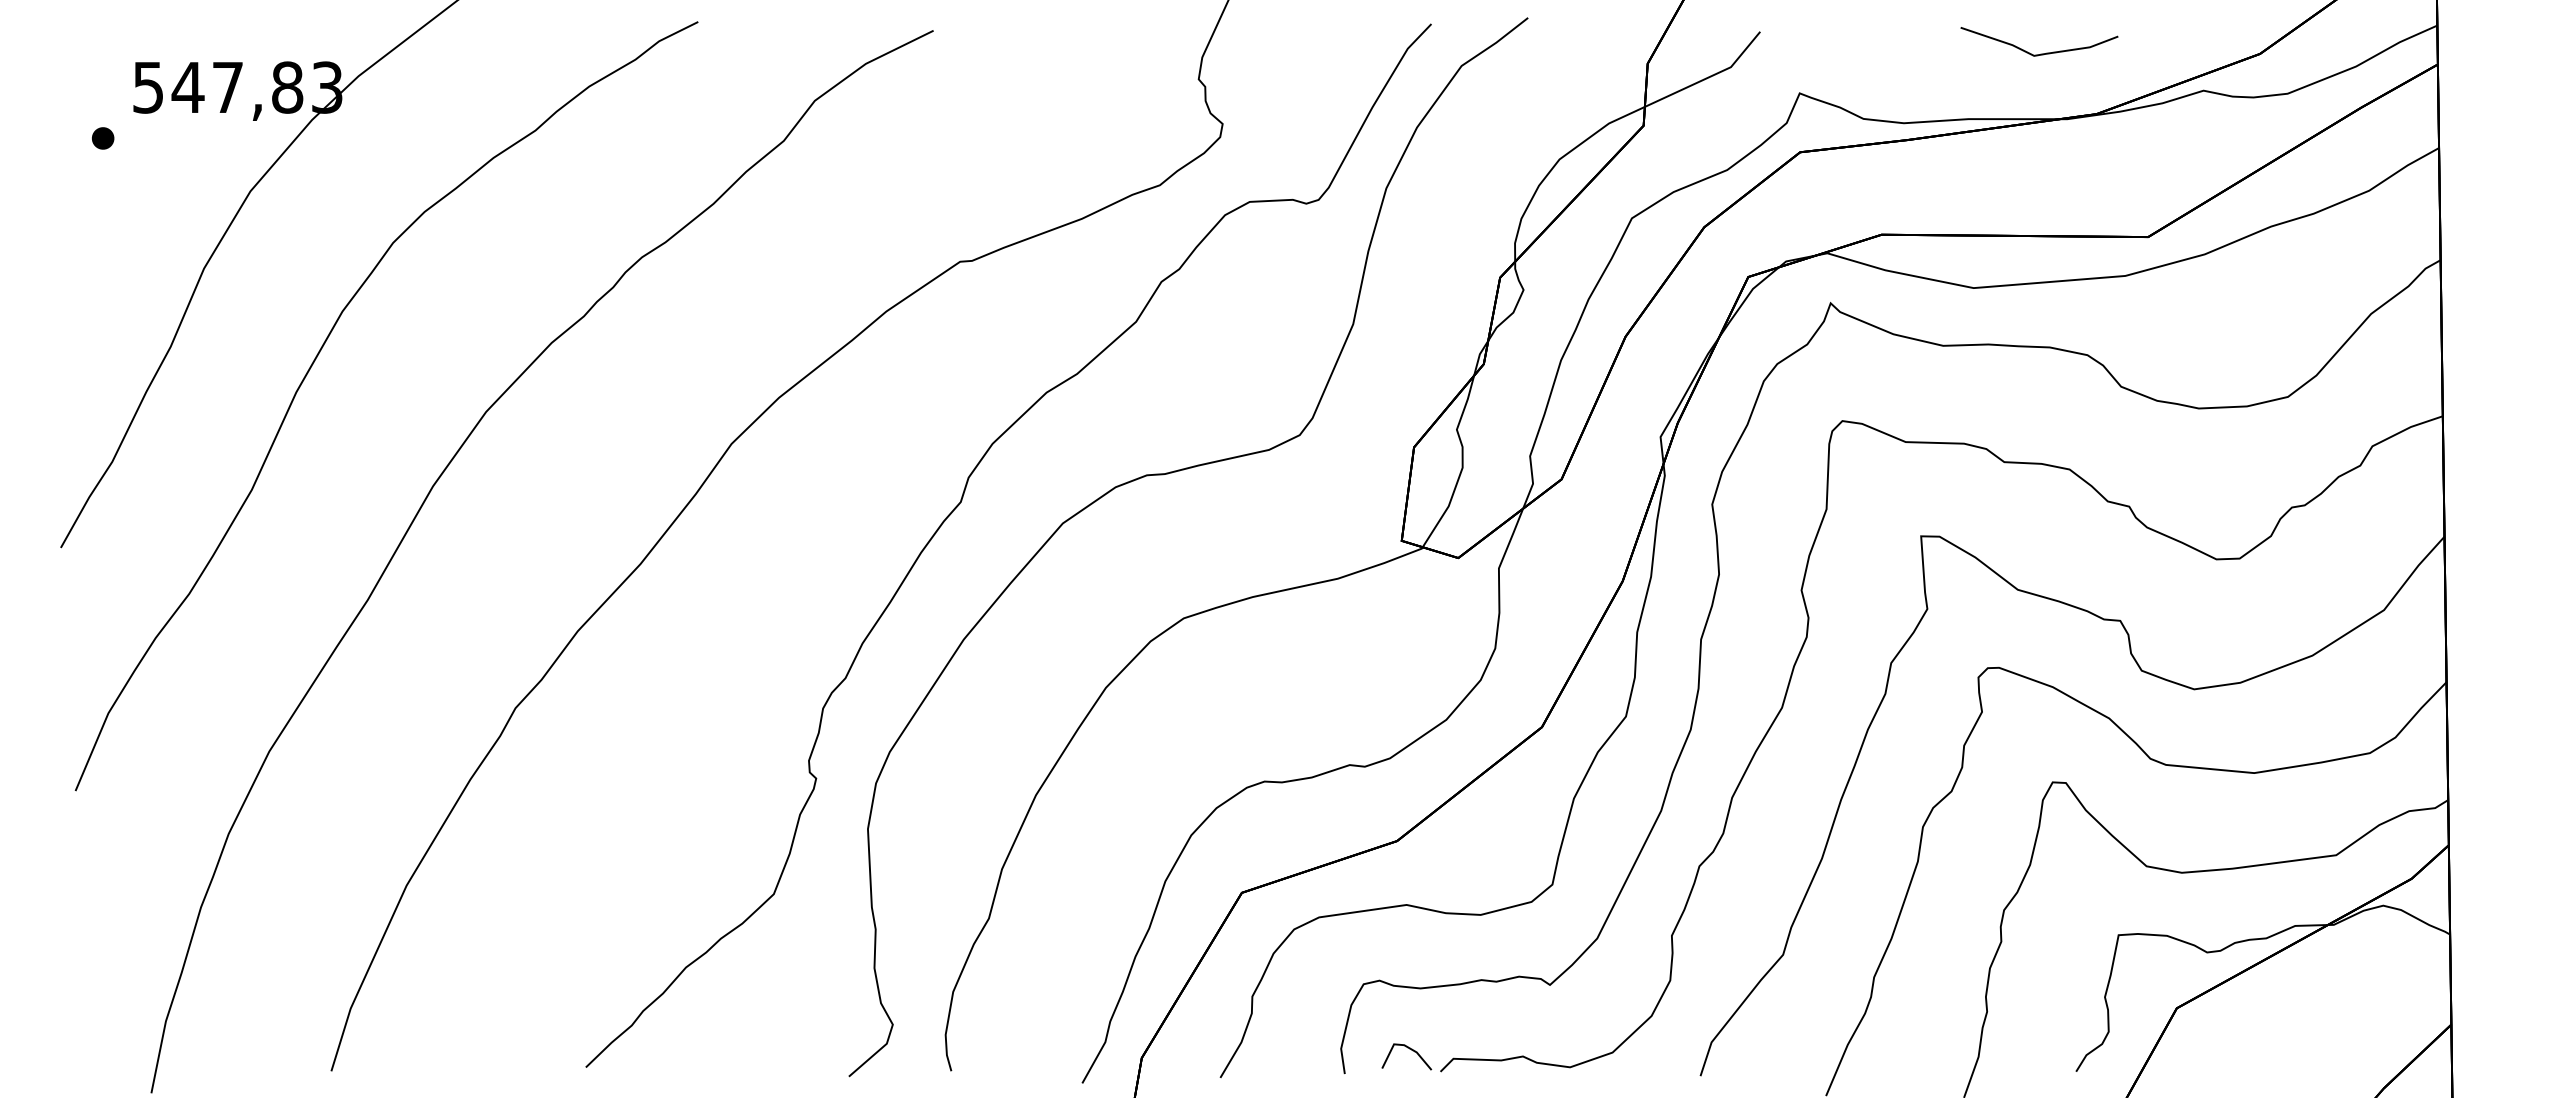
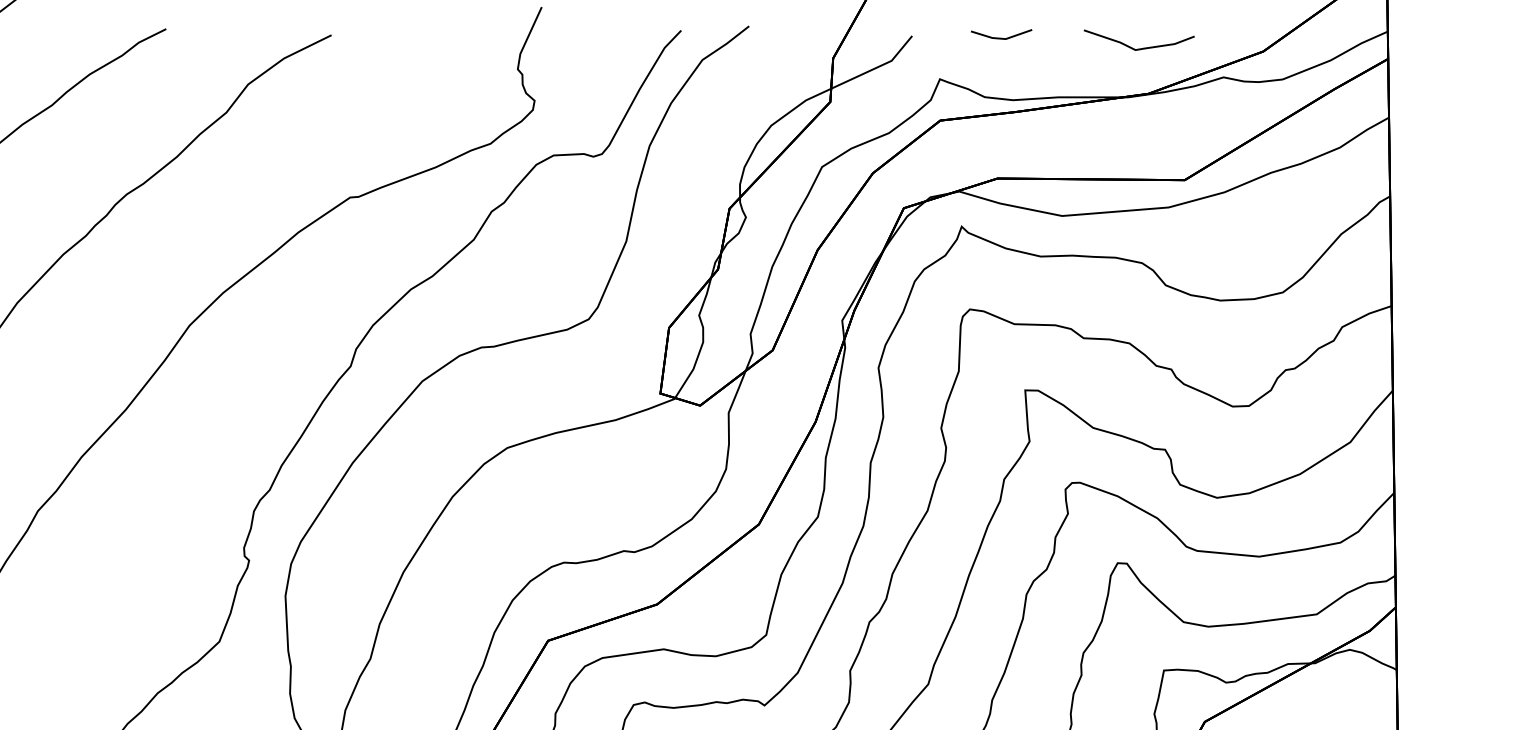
line: (1887, 34) -> (1001, 37), added
curve: (2040, 53) -> (1139, 48), moved

